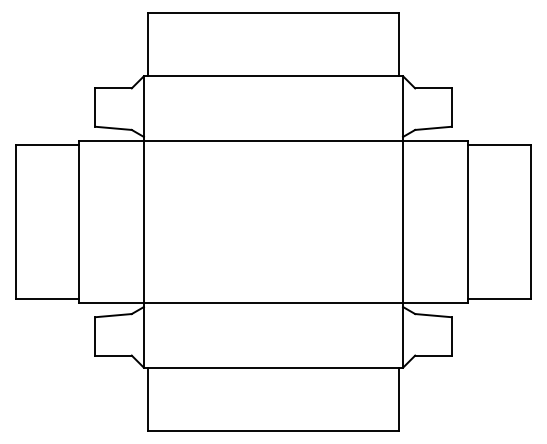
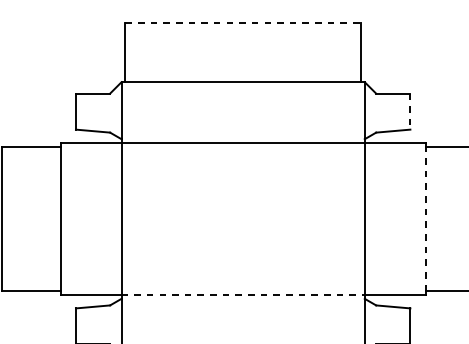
line: (273, 13) -> (243, 23), solid -> dashed
line: (451, 108) -> (410, 112), solid -> dashed
line: (467, 222) -> (425, 219), solid -> dashed
line: (273, 302) -> (243, 294), solid -> dashed

